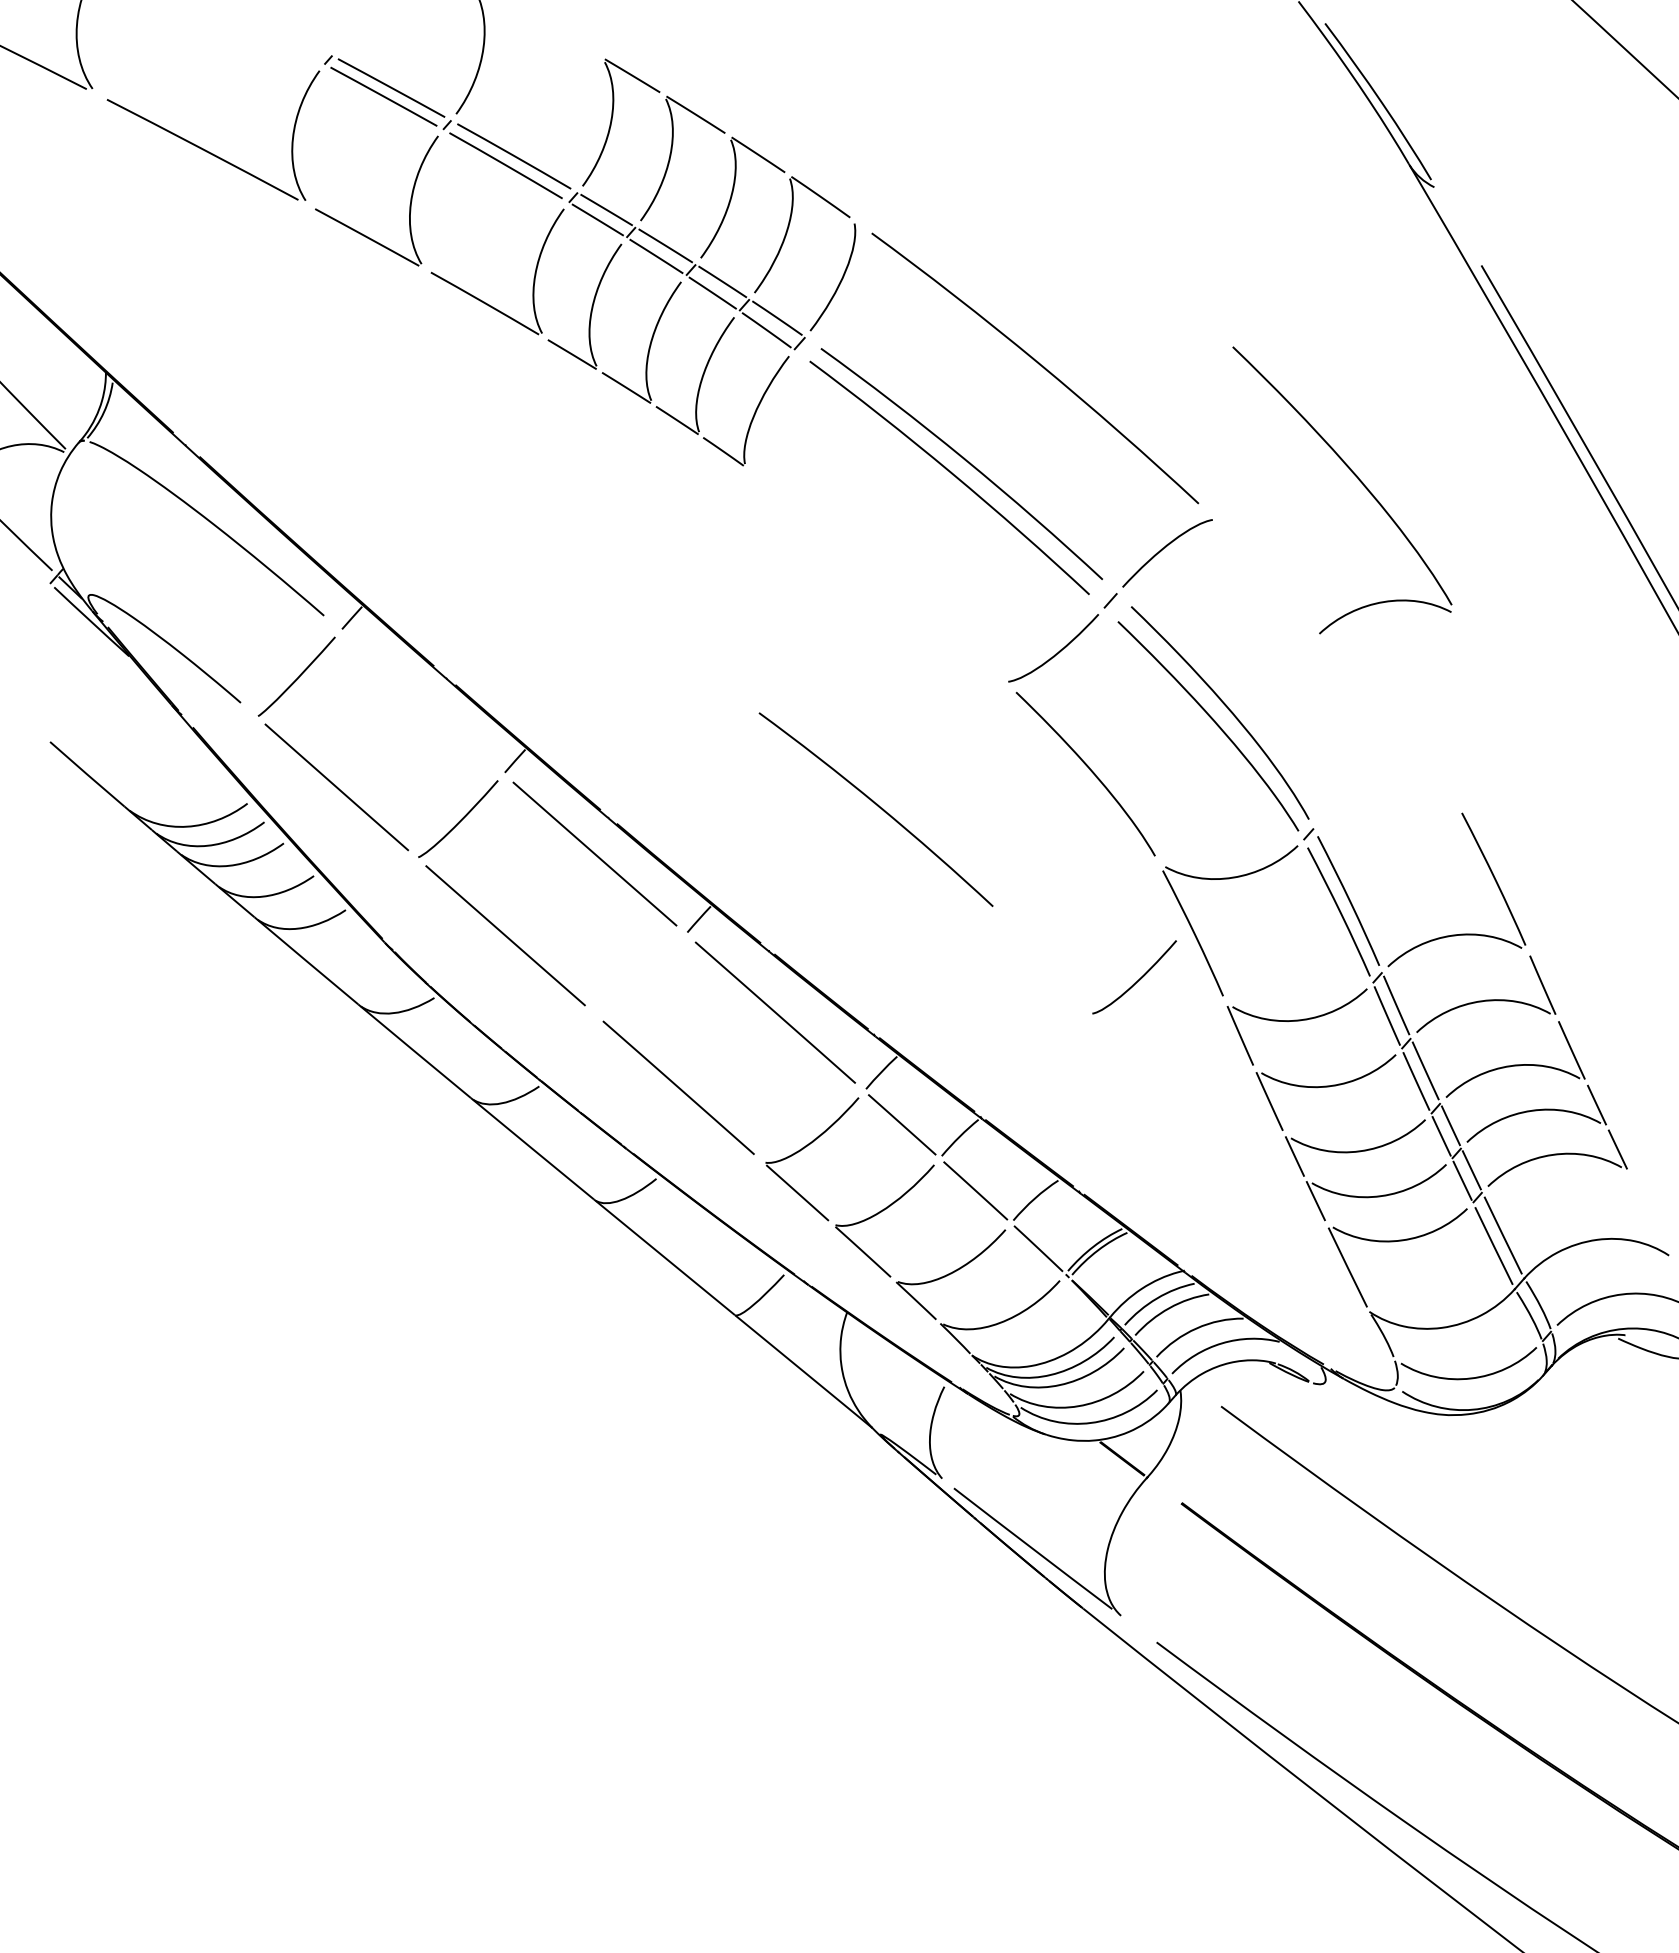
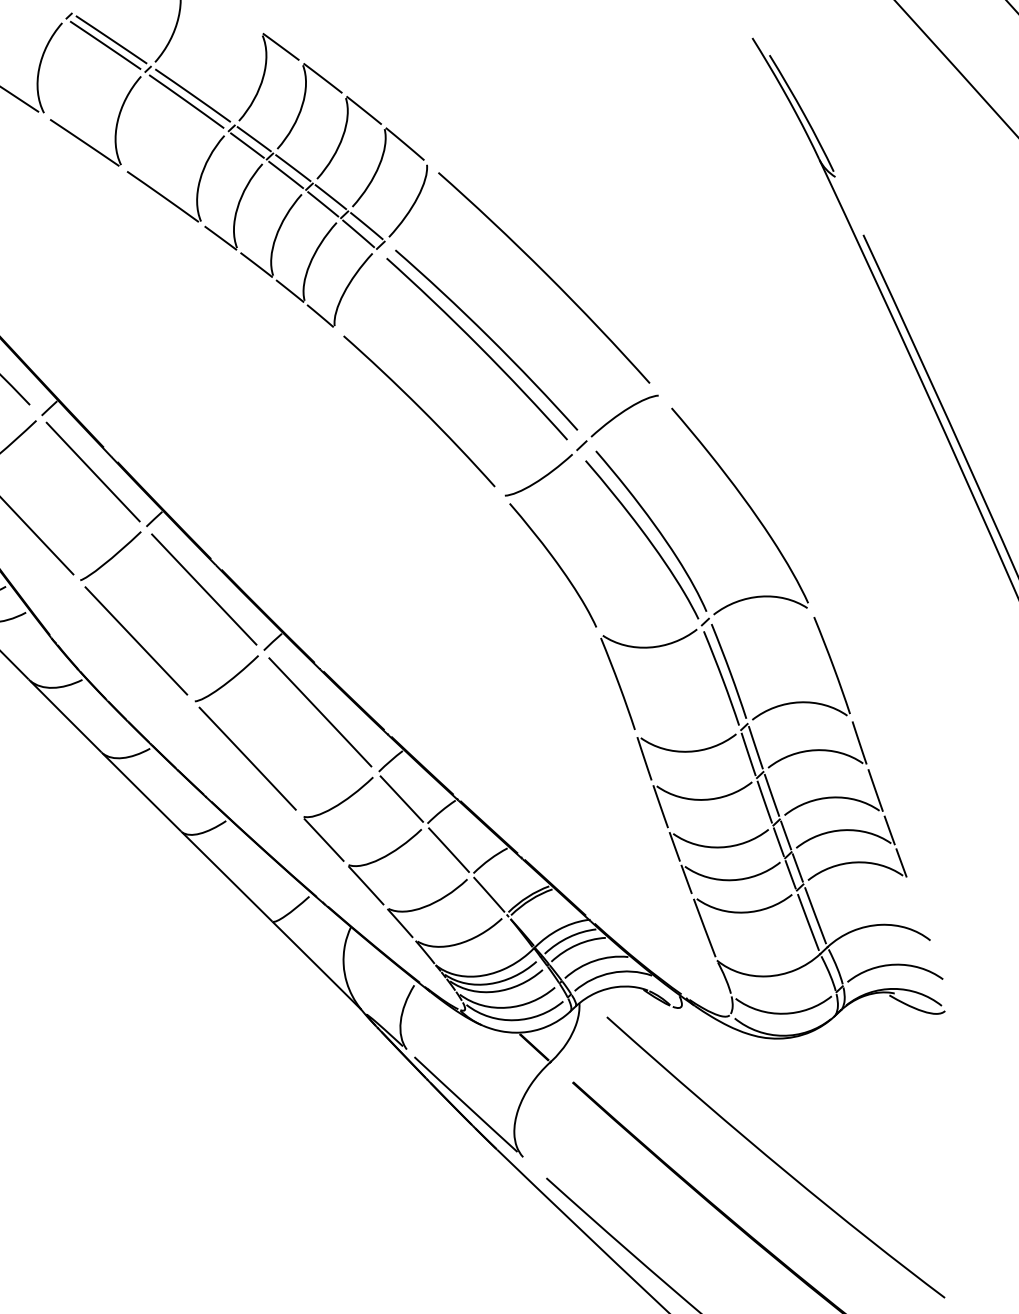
part: (1358, 480) -> (751, 509), moved
line: (421, 702) -> (92, 472), added
curve: (877, 806) -> (420, 409), moved
curve: (1137, 980) -> (228, 681), moved

